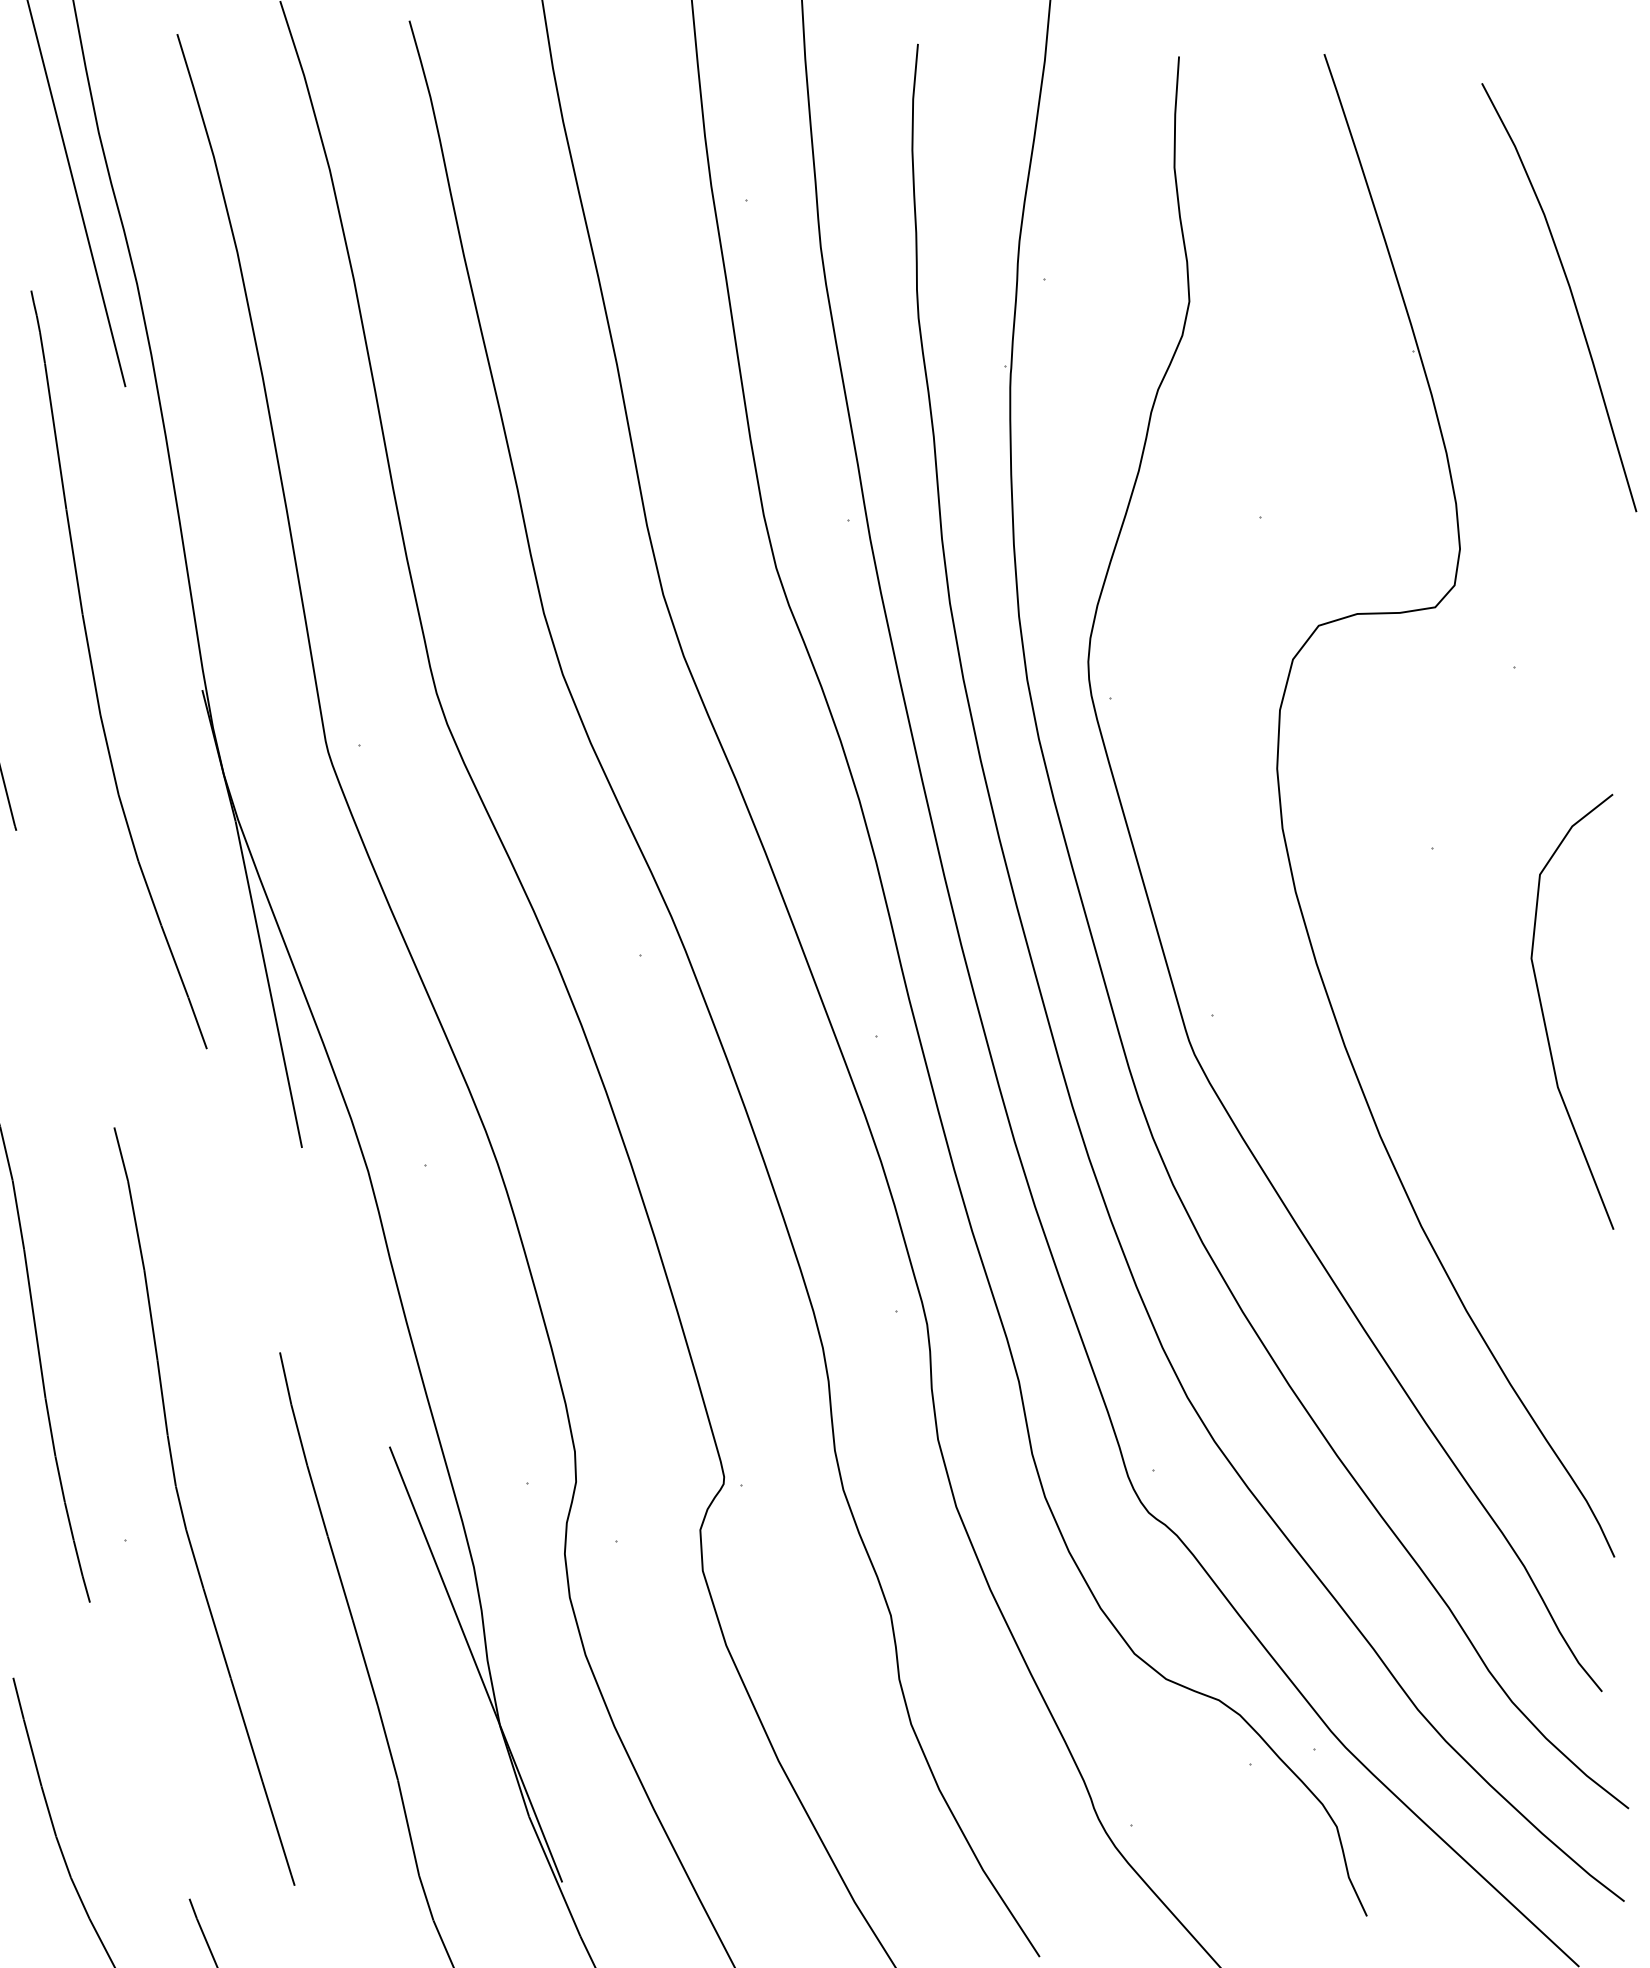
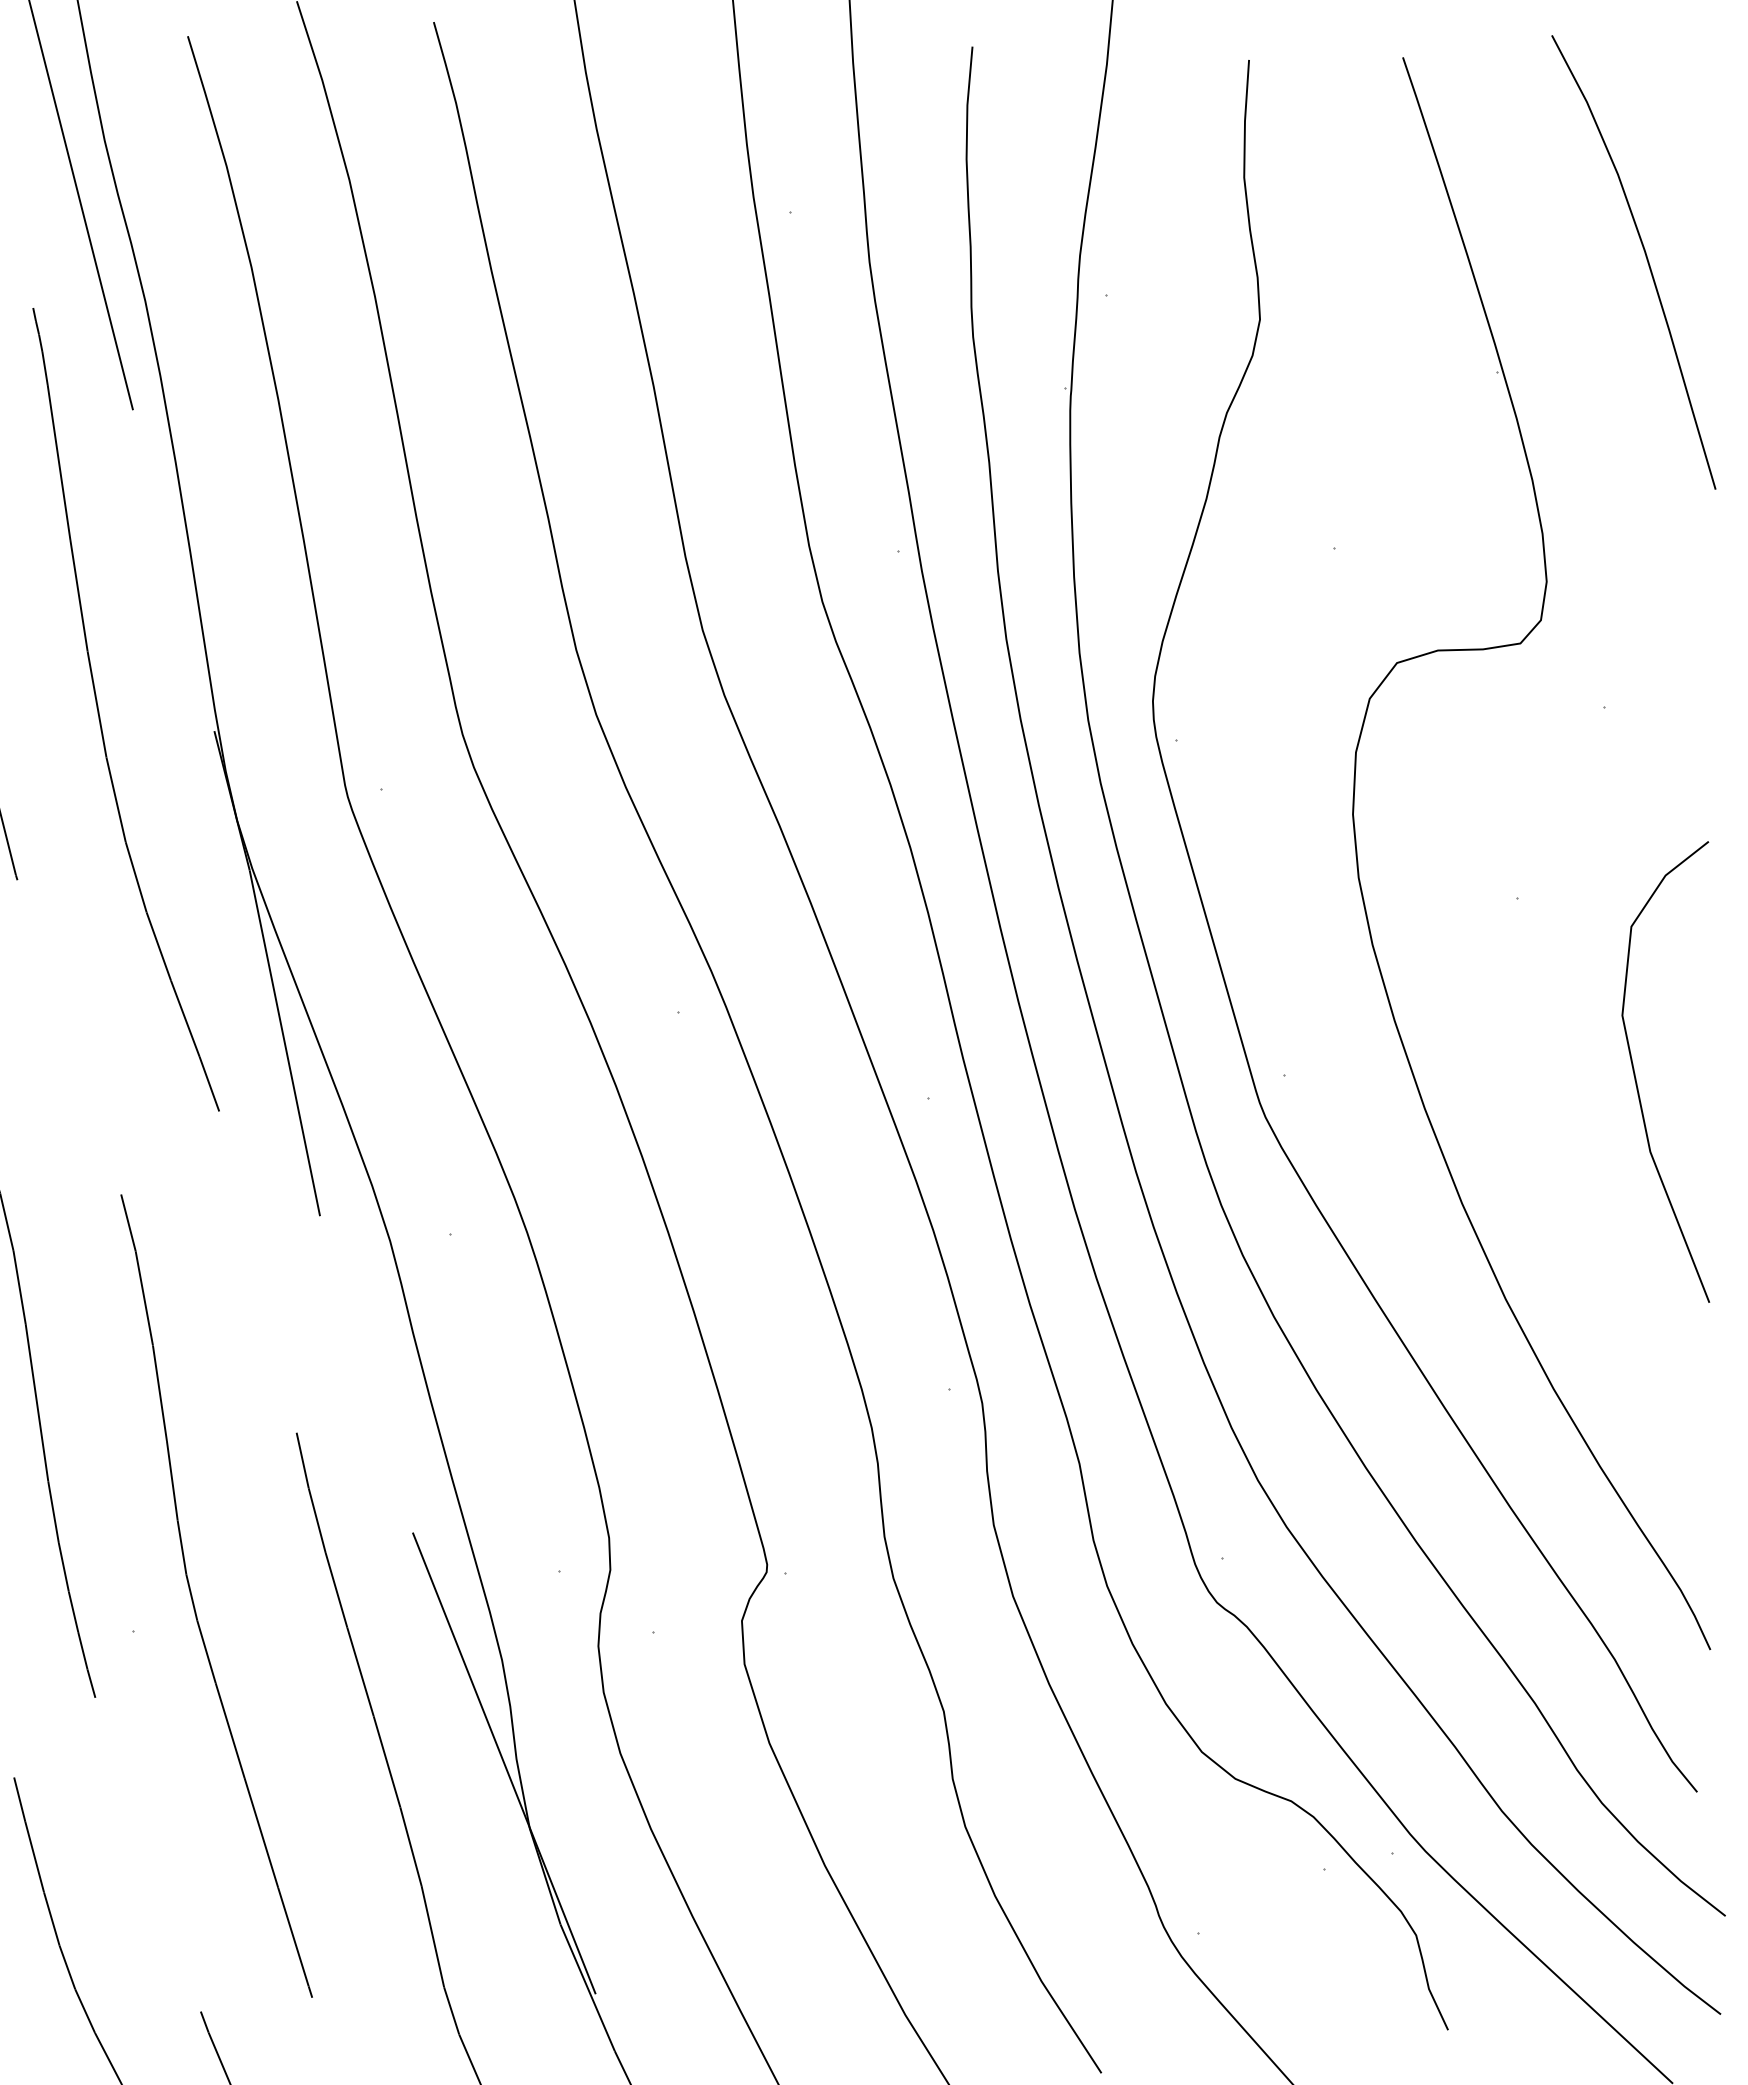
curve: (1571, 295) -> (1646, 260), moved

